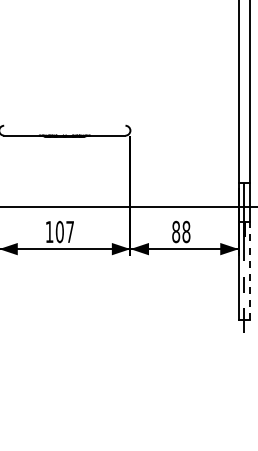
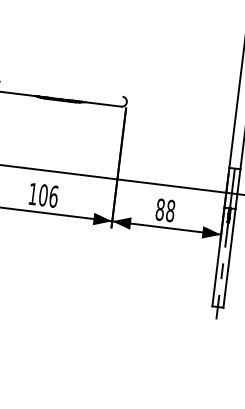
text: (70, 231) -> (54, 196), 107 -> 106
line: (249, 270) -> (229, 257), dashed -> solid

